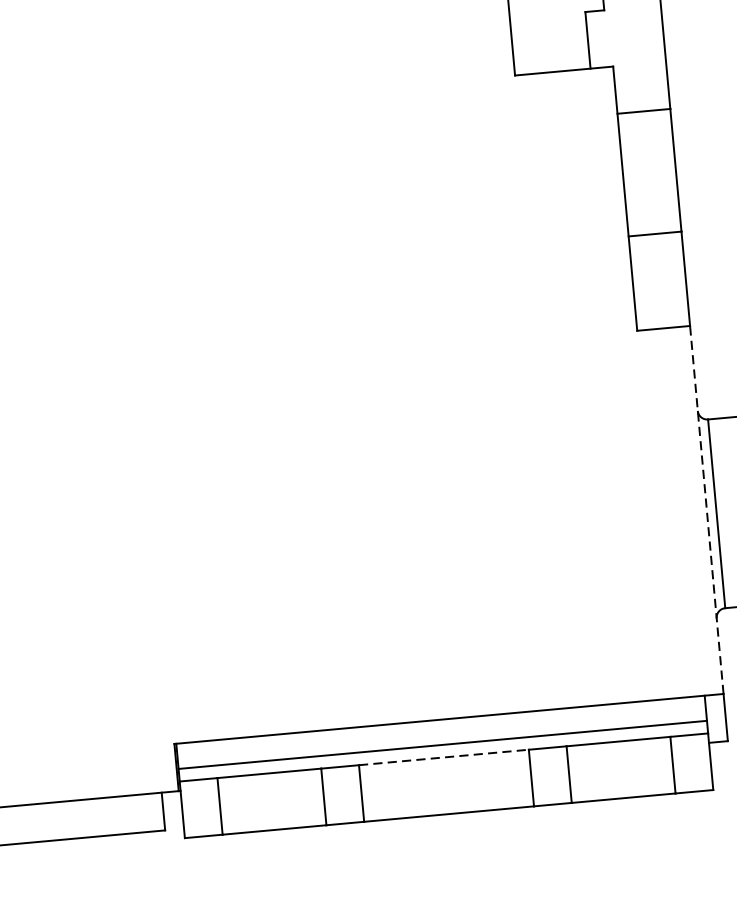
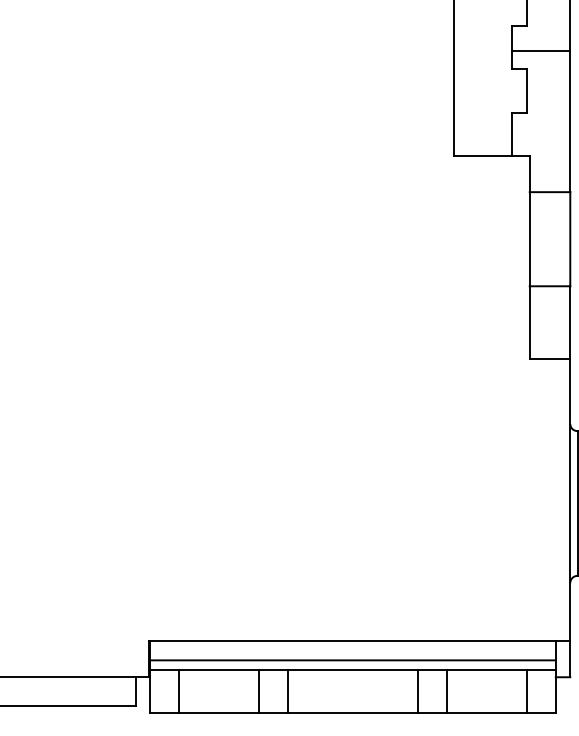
line: (707, 509) -> (570, 499), dashed -> solid
line: (444, 758) -> (353, 670), dashed -> solid

